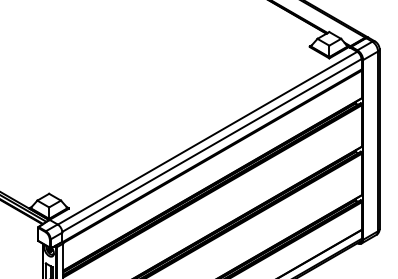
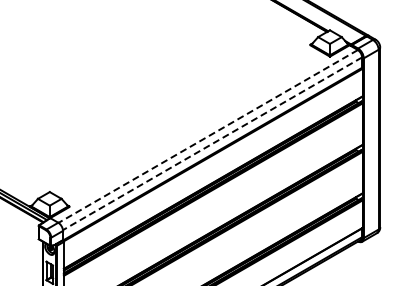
line: (207, 138) -> (208, 136), solid -> dashed
line: (211, 145) -> (212, 143), solid -> dashed

